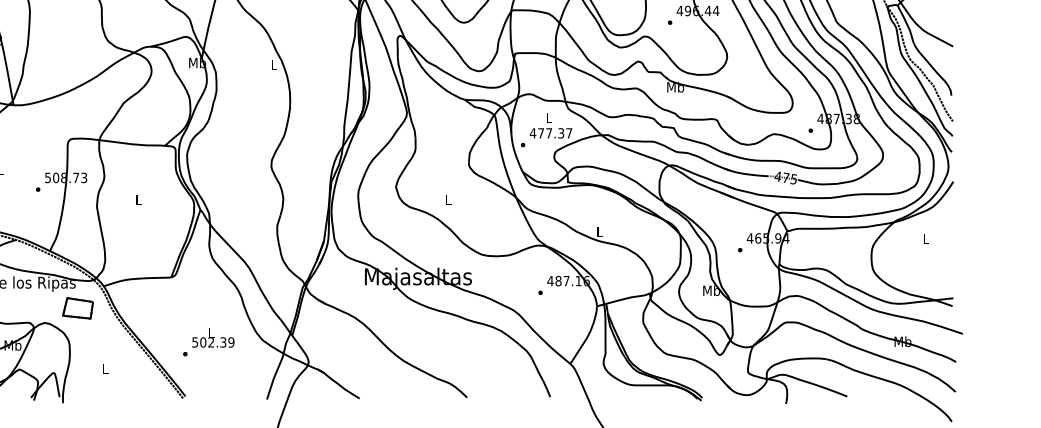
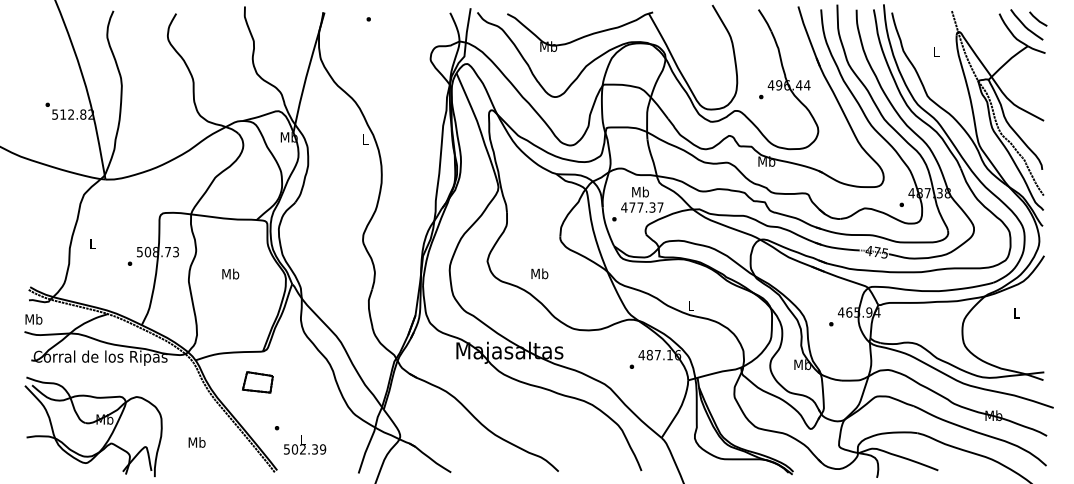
text: (549, 117) -> (640, 191), L -> Mb
text: (138, 199) -> (230, 273), L -> Mb
text: (448, 199) -> (539, 273), L -> Mb
part: (77, 308) -> (257, 382), moved
text: (213, 337) -> (305, 444), moved
text: (104, 368) -> (196, 442), L -> Mb

